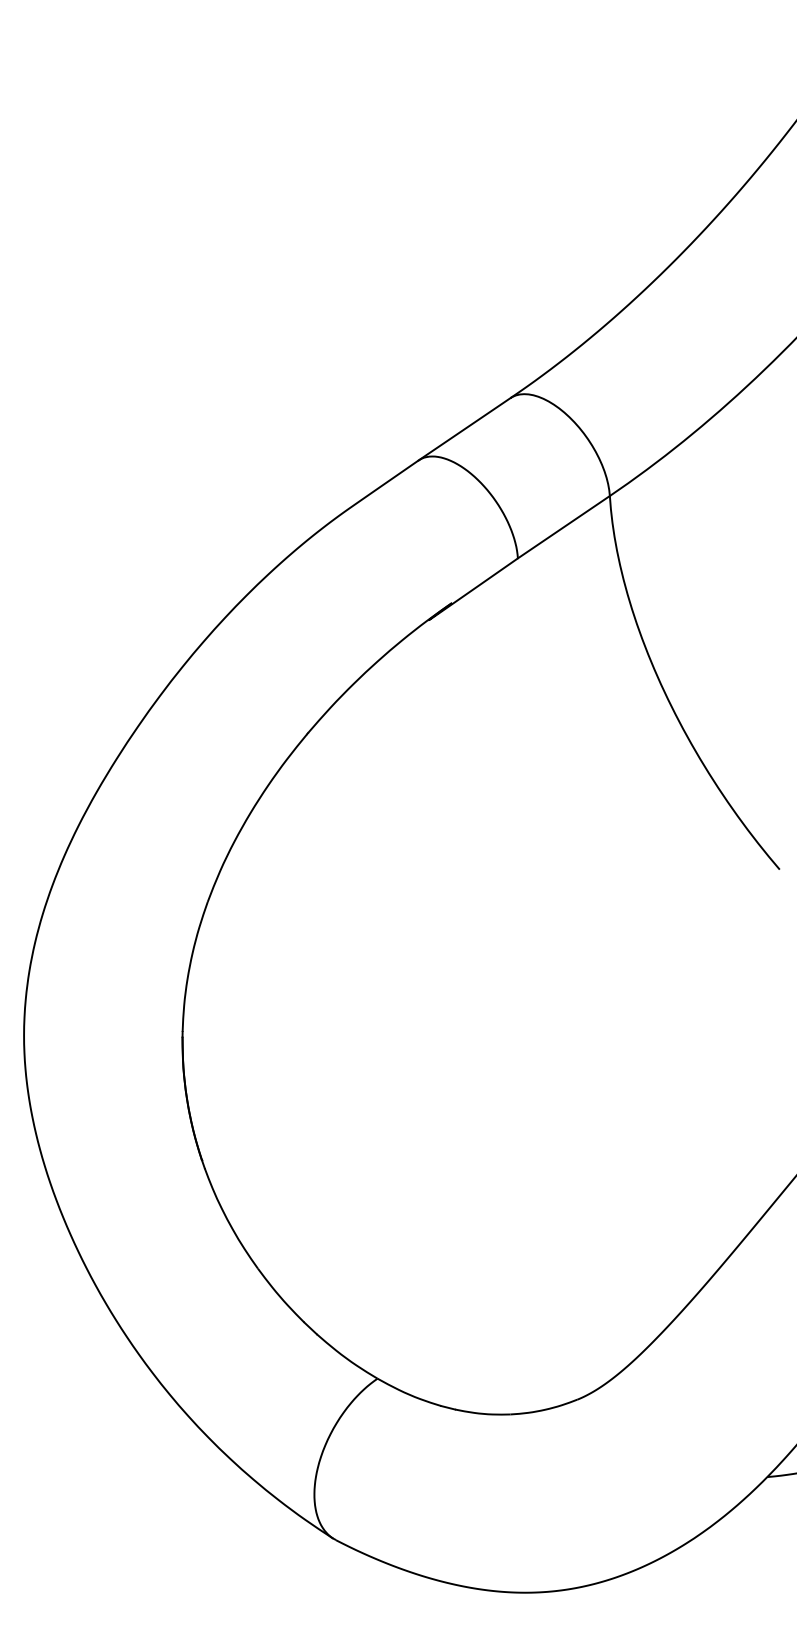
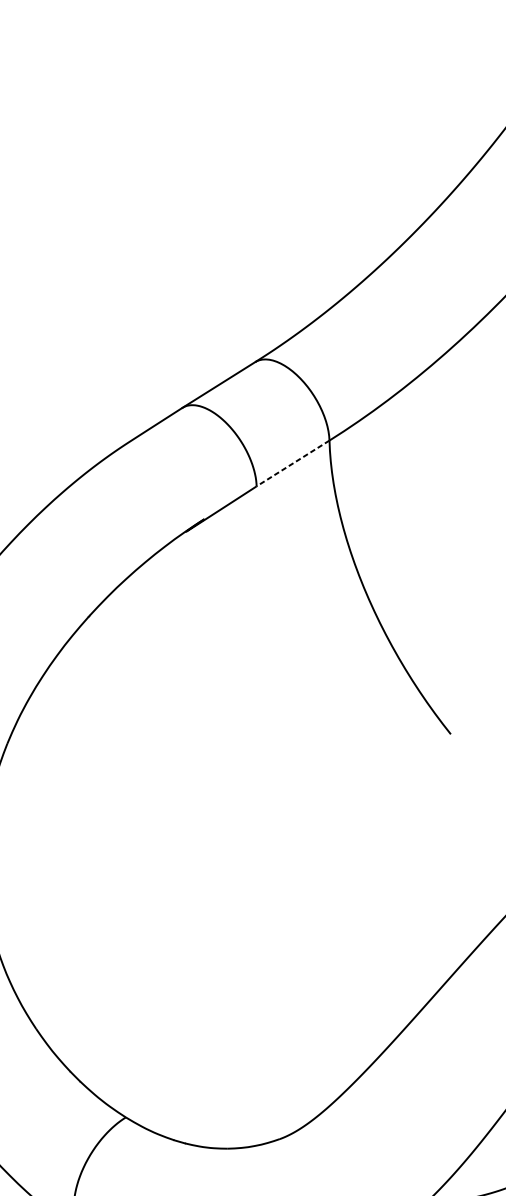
line: (563, 527) -> (292, 463), solid -> dashed

